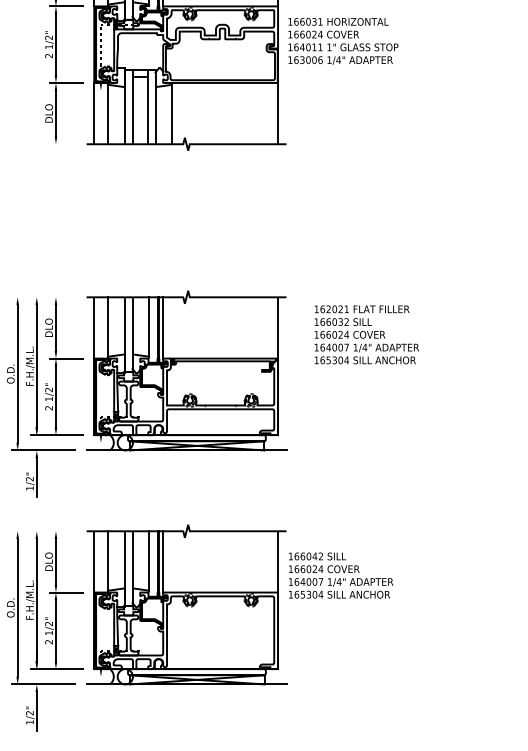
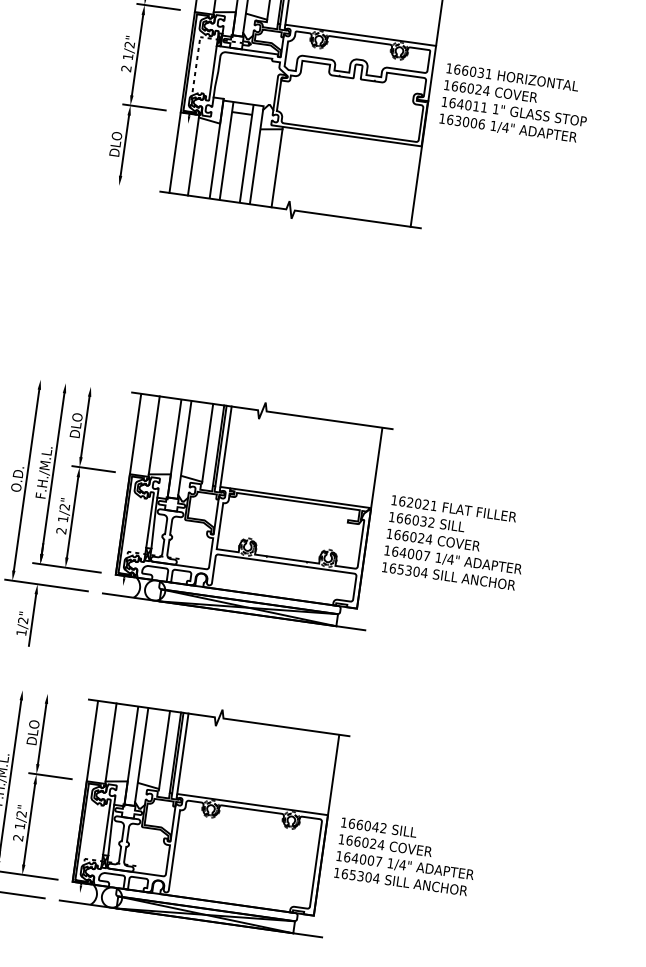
text: (366, 334) -> (455, 542), moved
text: (341, 575) -> (407, 857), moved

